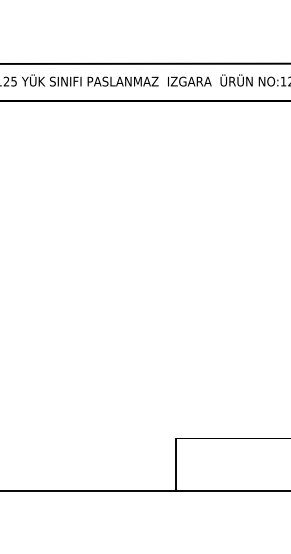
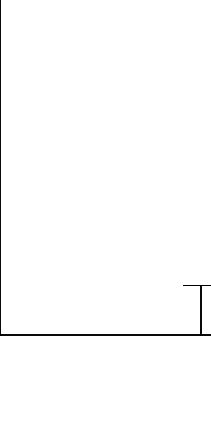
line: (176, 464) -> (201, 310), moved

